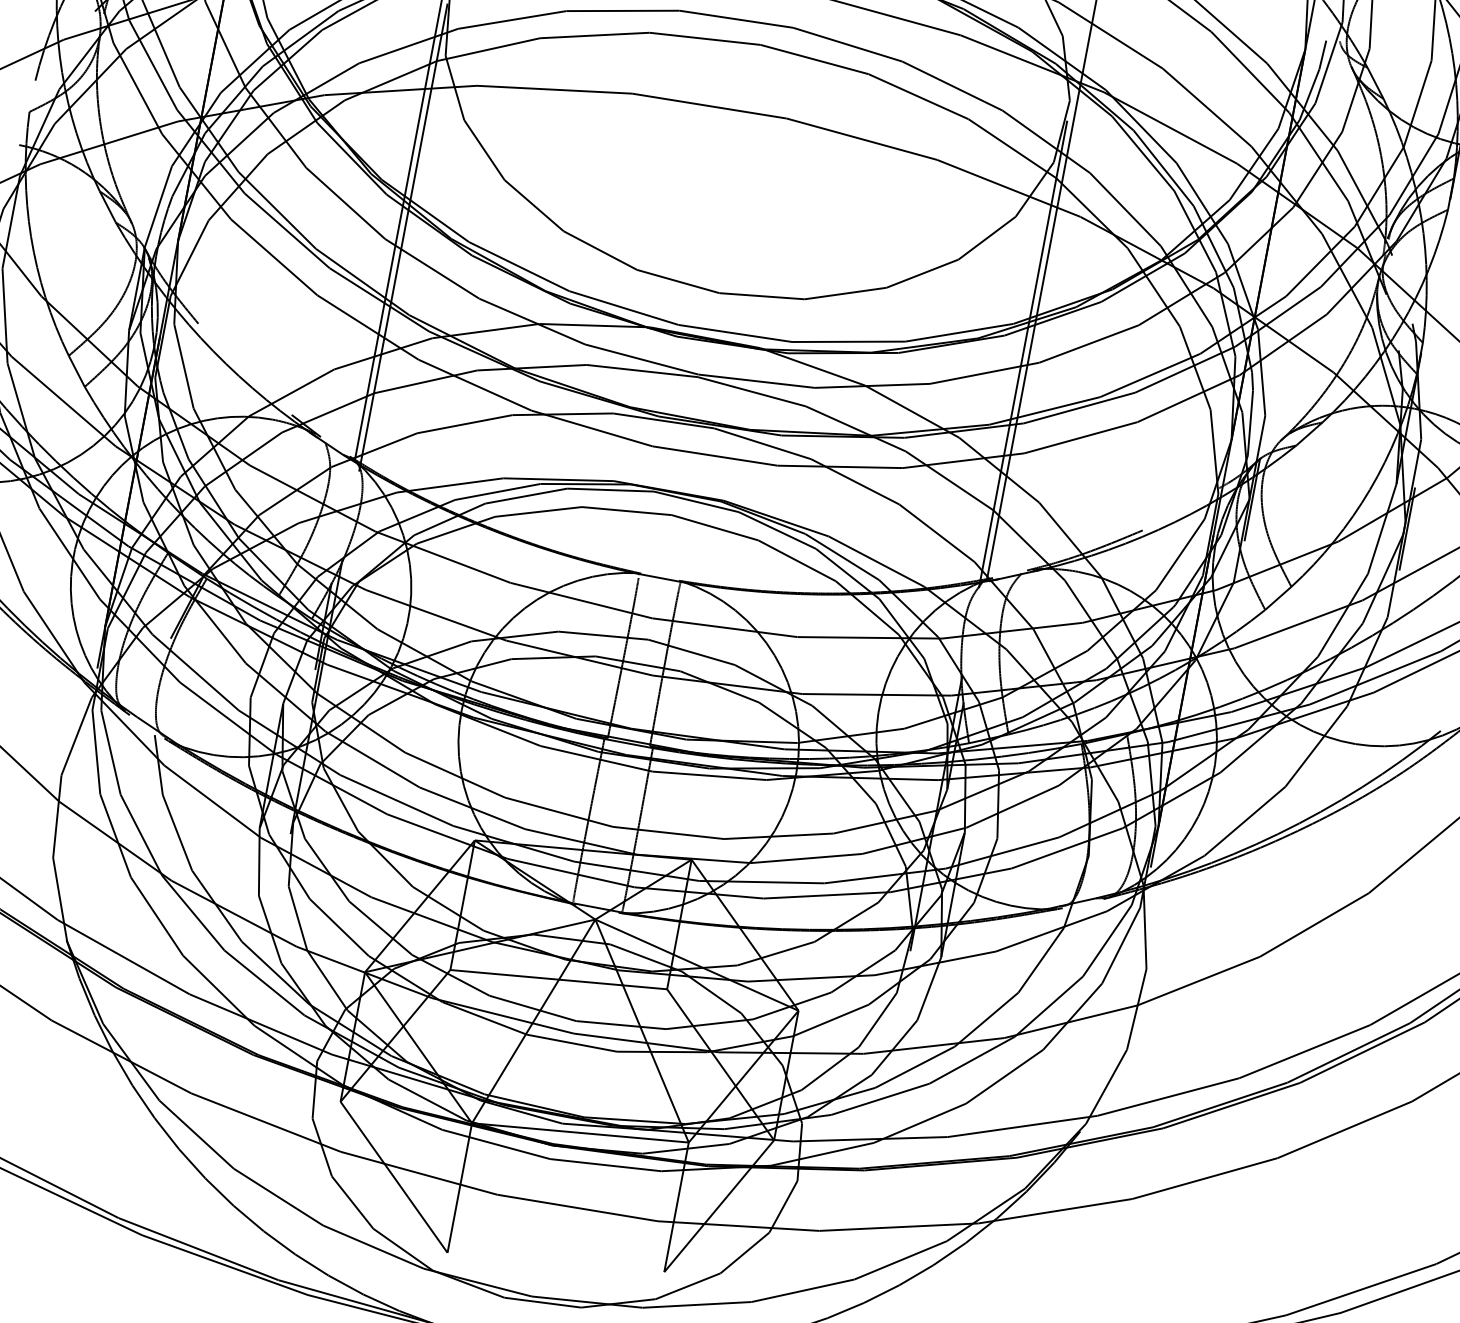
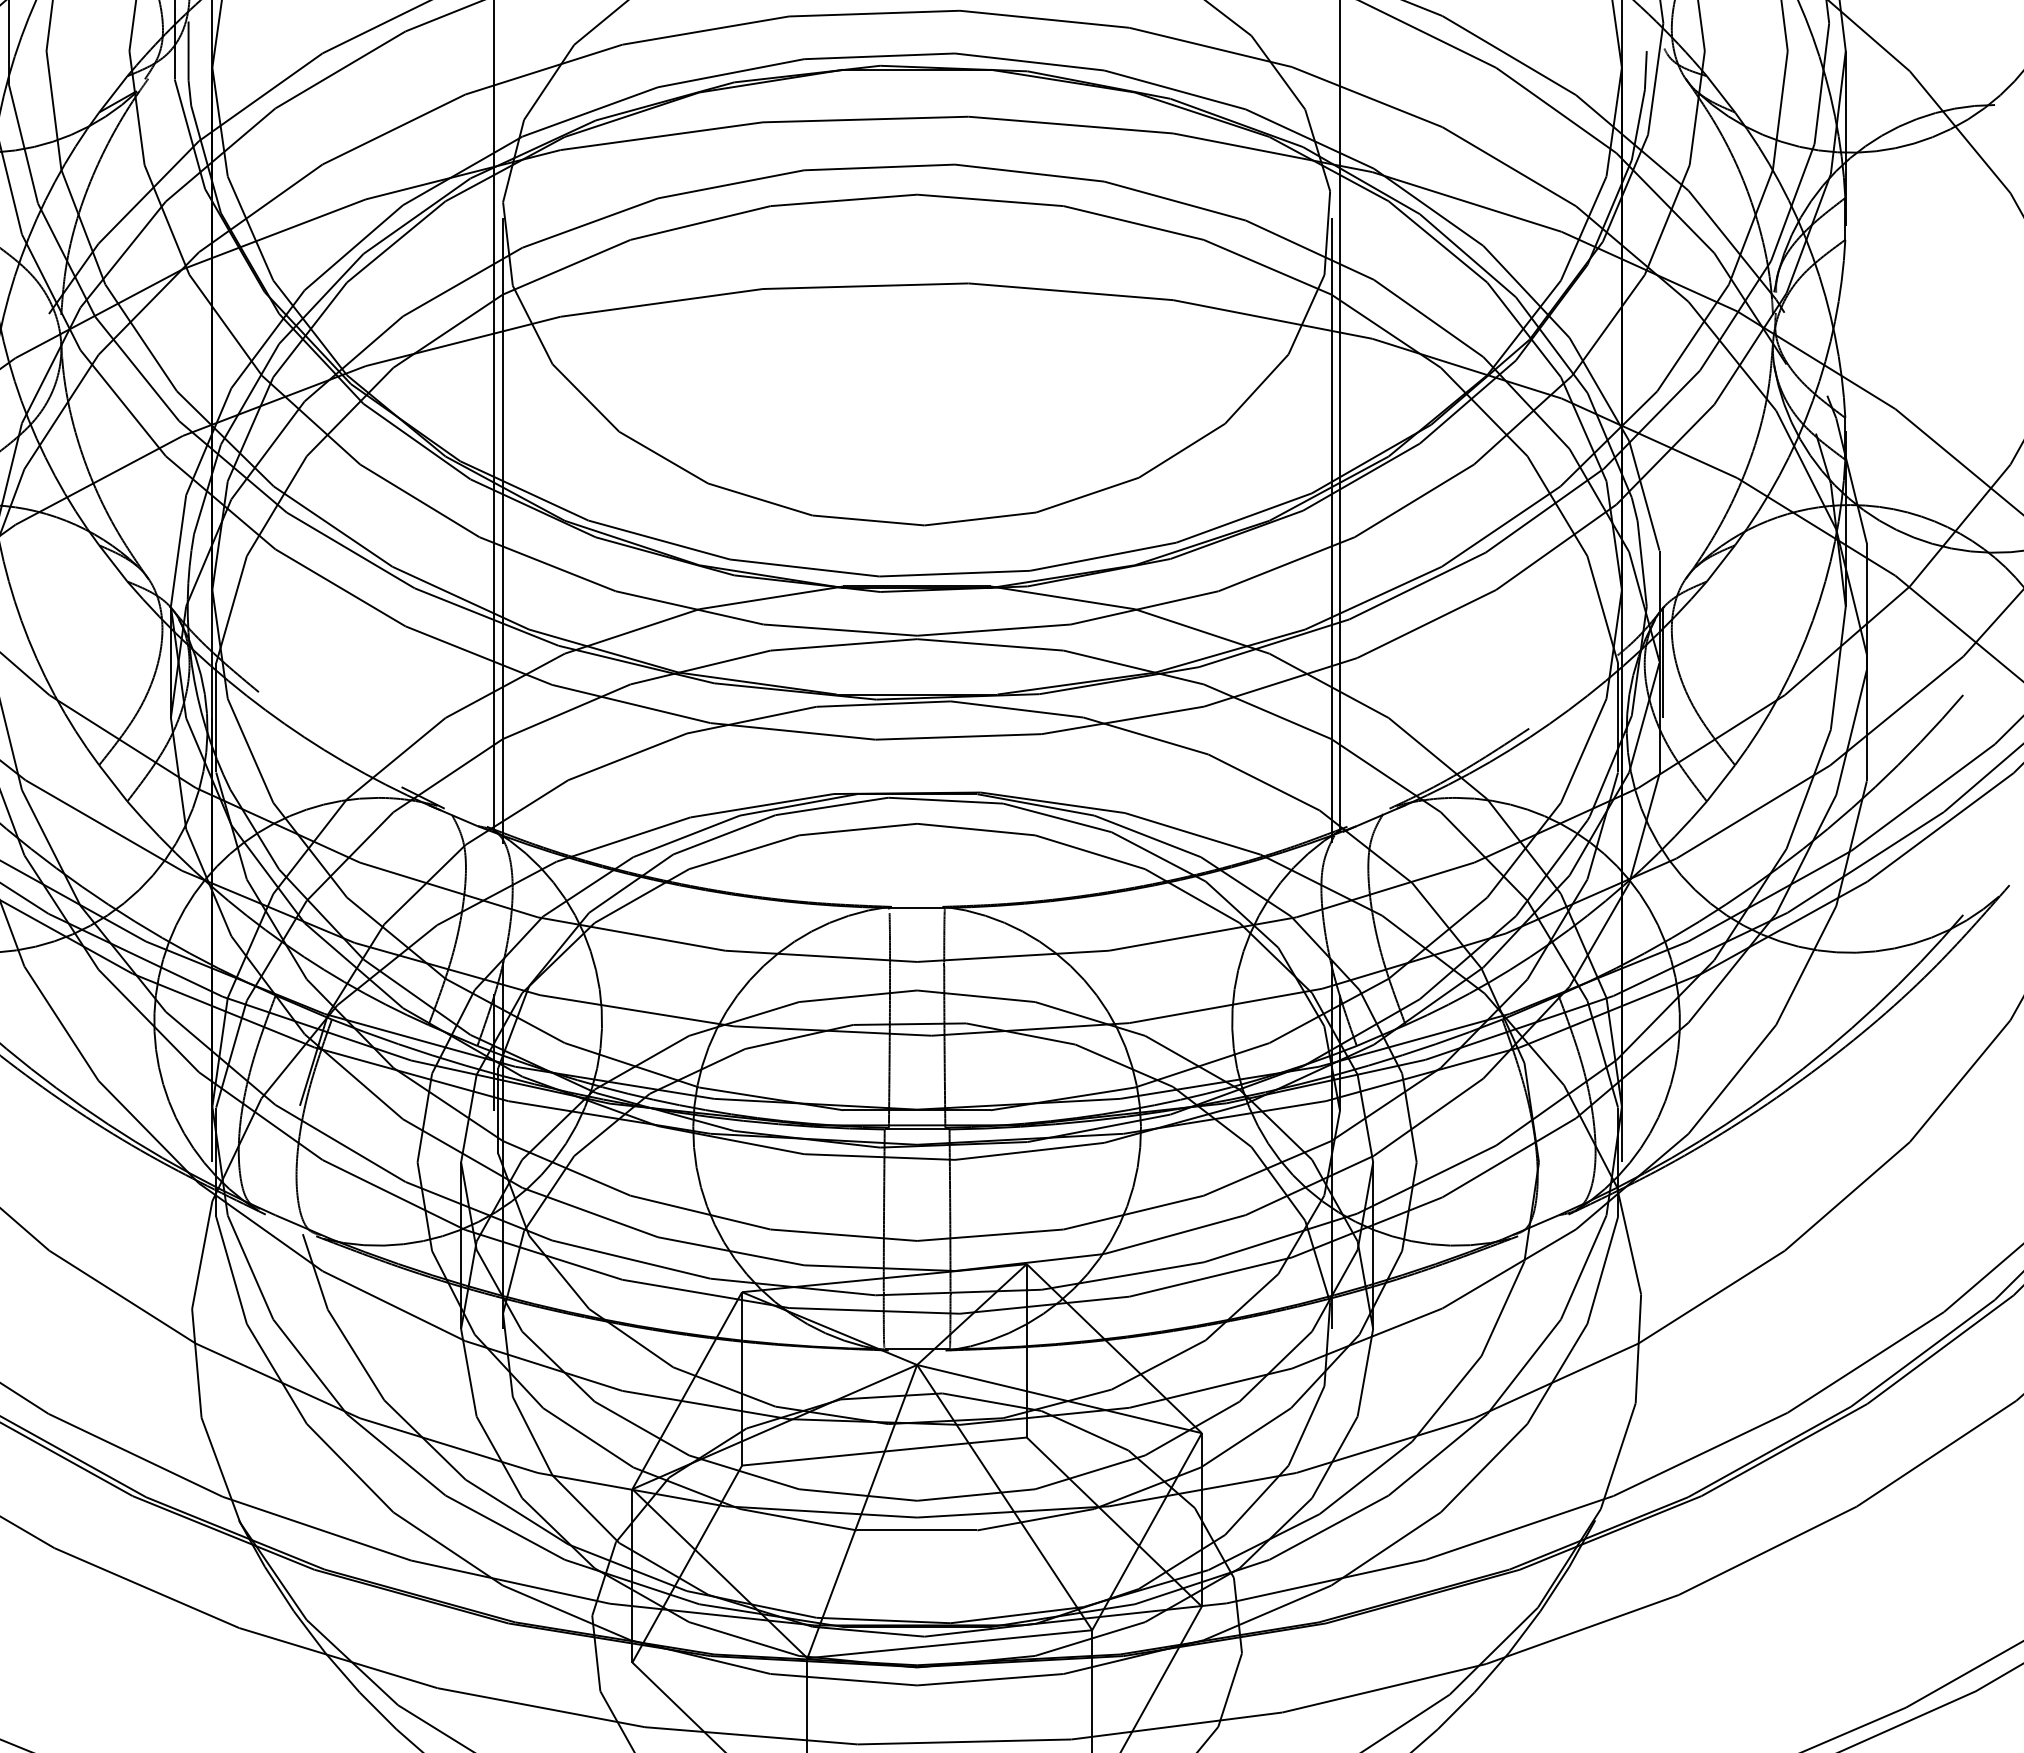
line: (1407, 528) -> (1870, 661), removed

